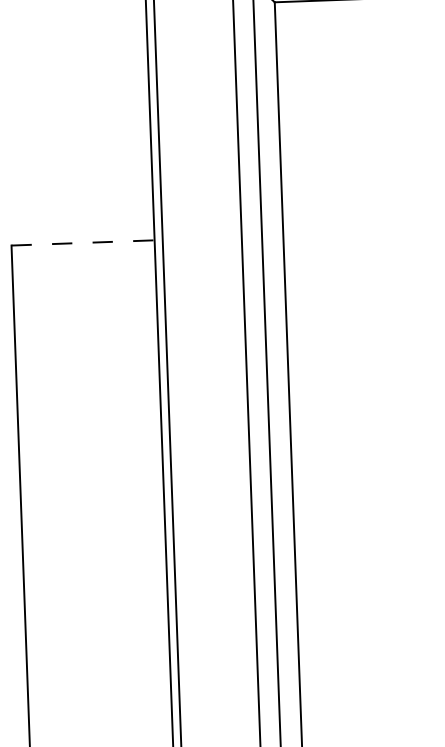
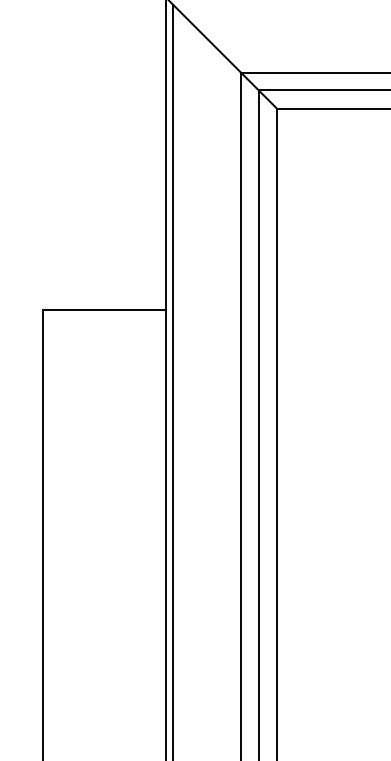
line: (83, 243) -> (104, 310), dashed -> solid

